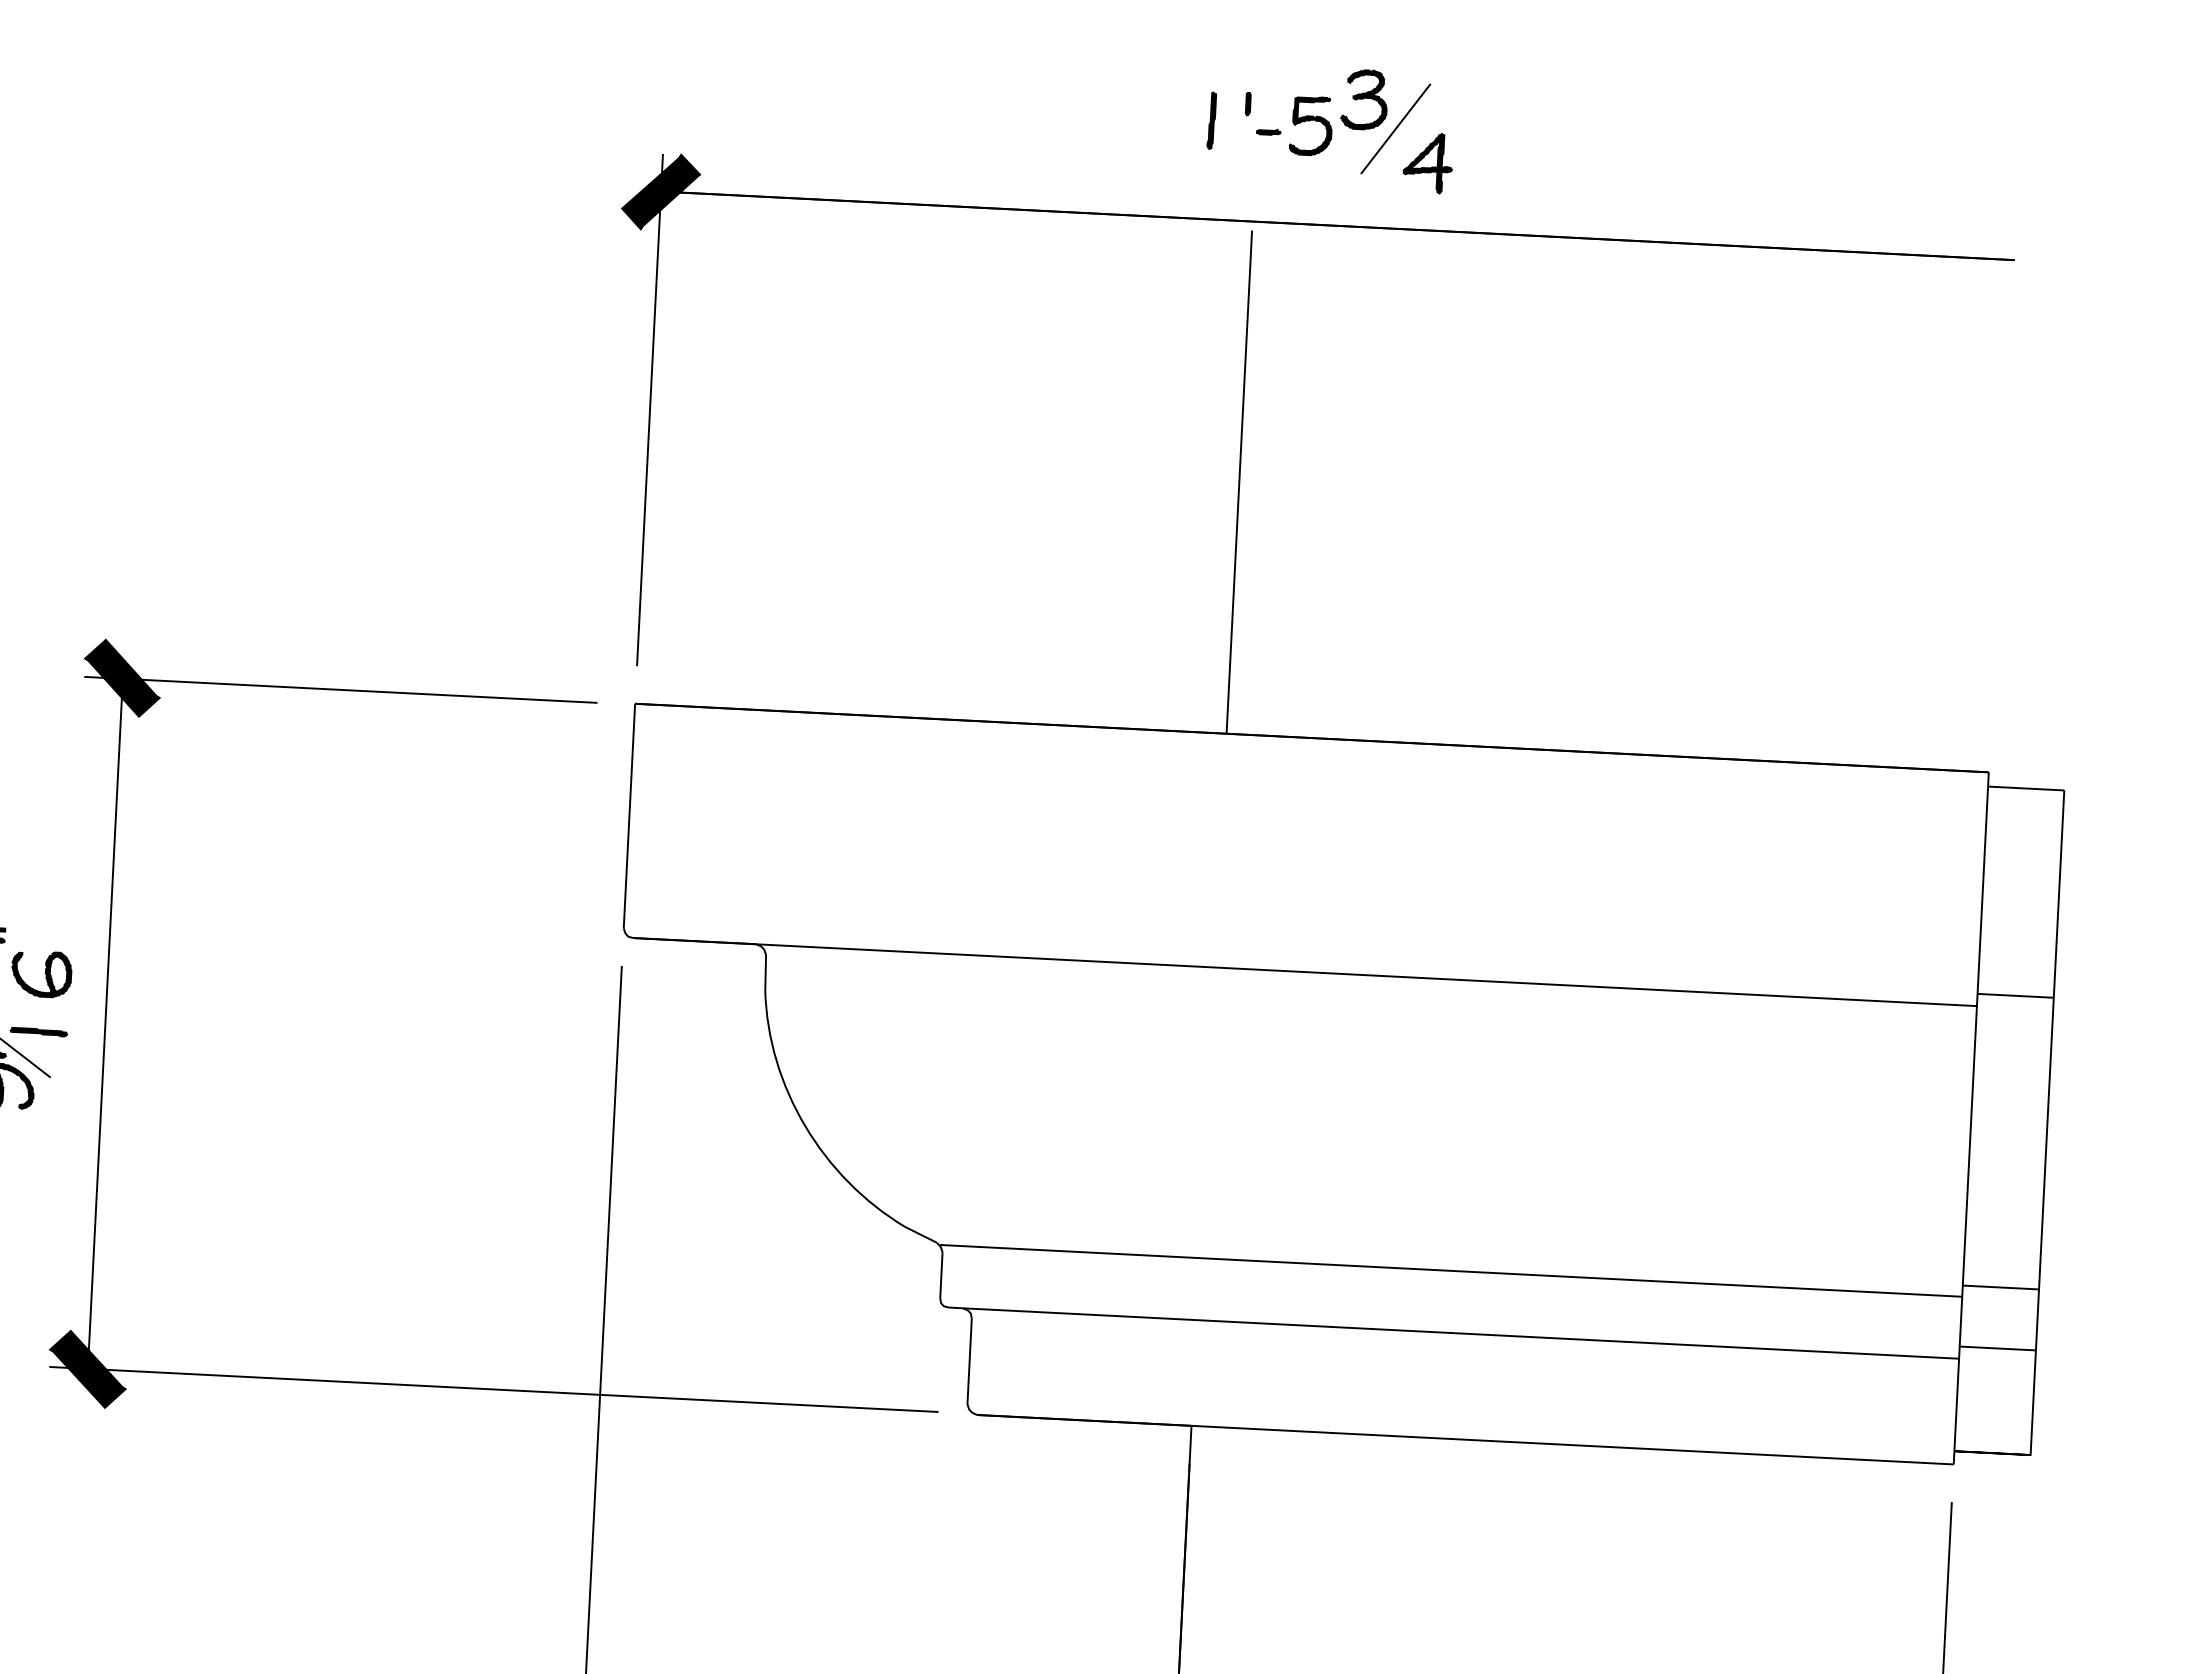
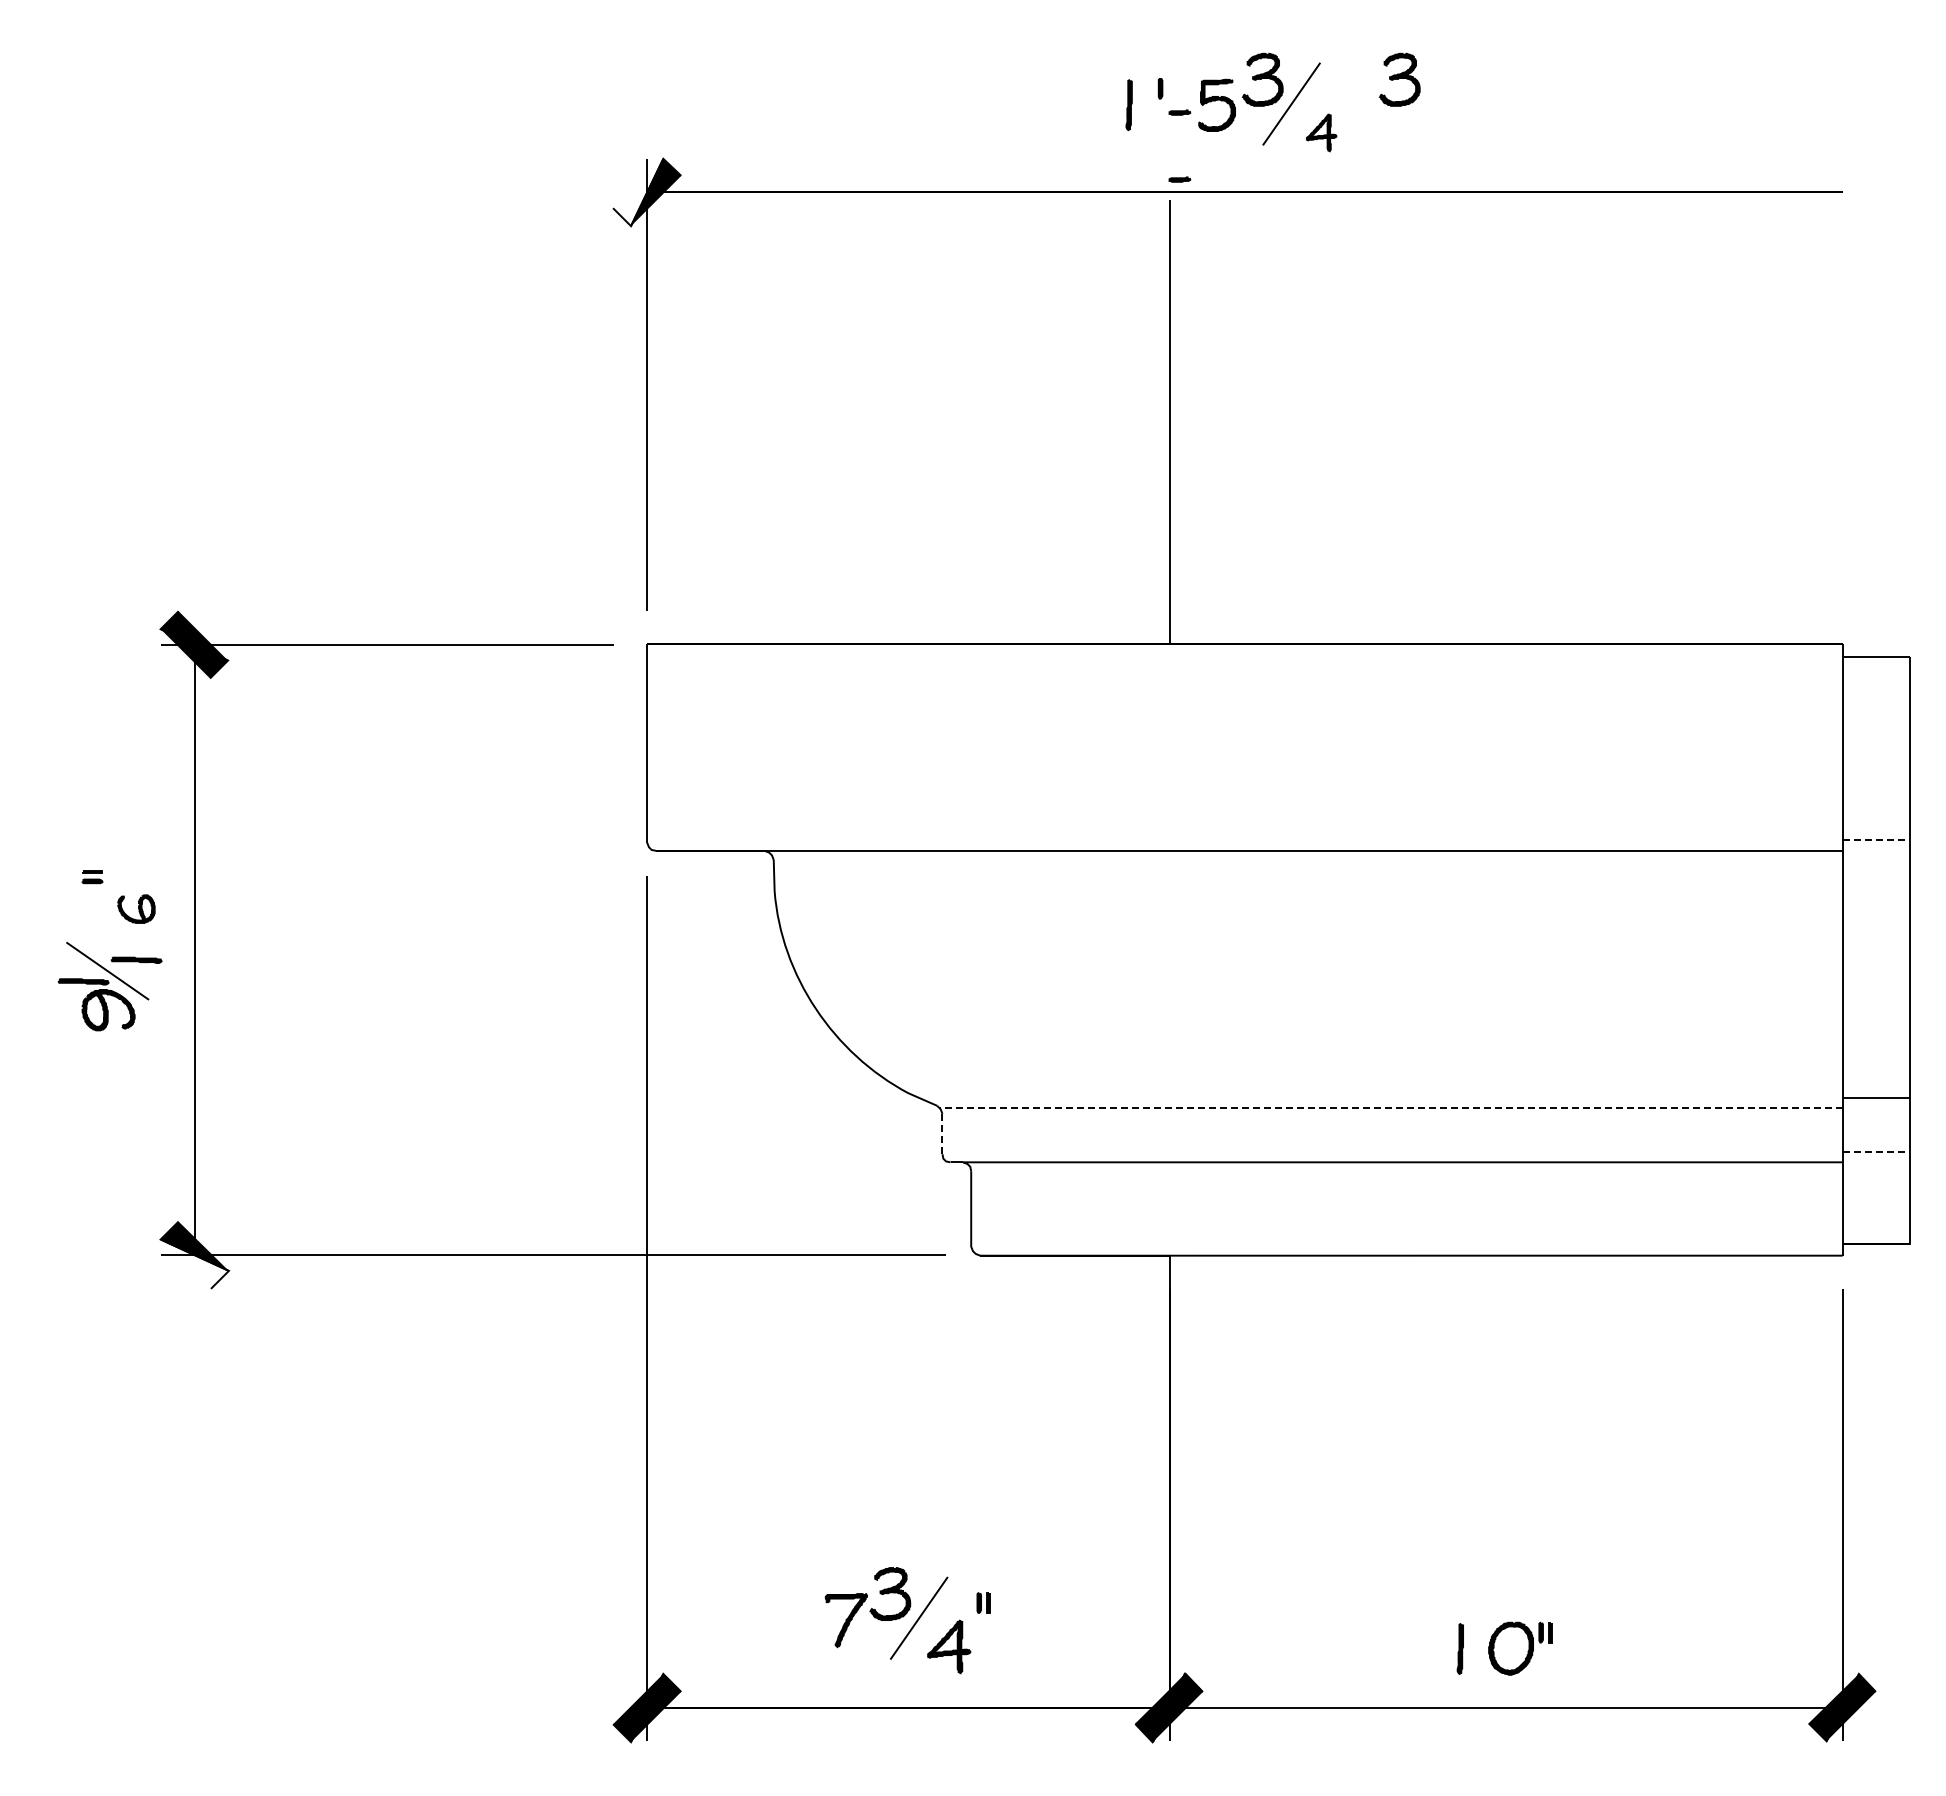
part: (1519, 107) -> (1399, 79), added
part: (1427, 162) -> (1321, 132), size x0.7
fill: (651, 191) -> (638, 192), removed
part: (1264, 207) -> (1179, 179), added
part: (41, 973) -> (136, 908), size x0.7
line: (2015, 996) -> (1876, 840), solid -> dashed
line: (1450, 1270) -> (1390, 1107), solid -> dashed
line: (941, 1275) -> (942, 1134), solid -> dashed
line: (1997, 1348) -> (1876, 1151), solid -> dashed
fill: (87, 1378) -> (194, 1263), removed

